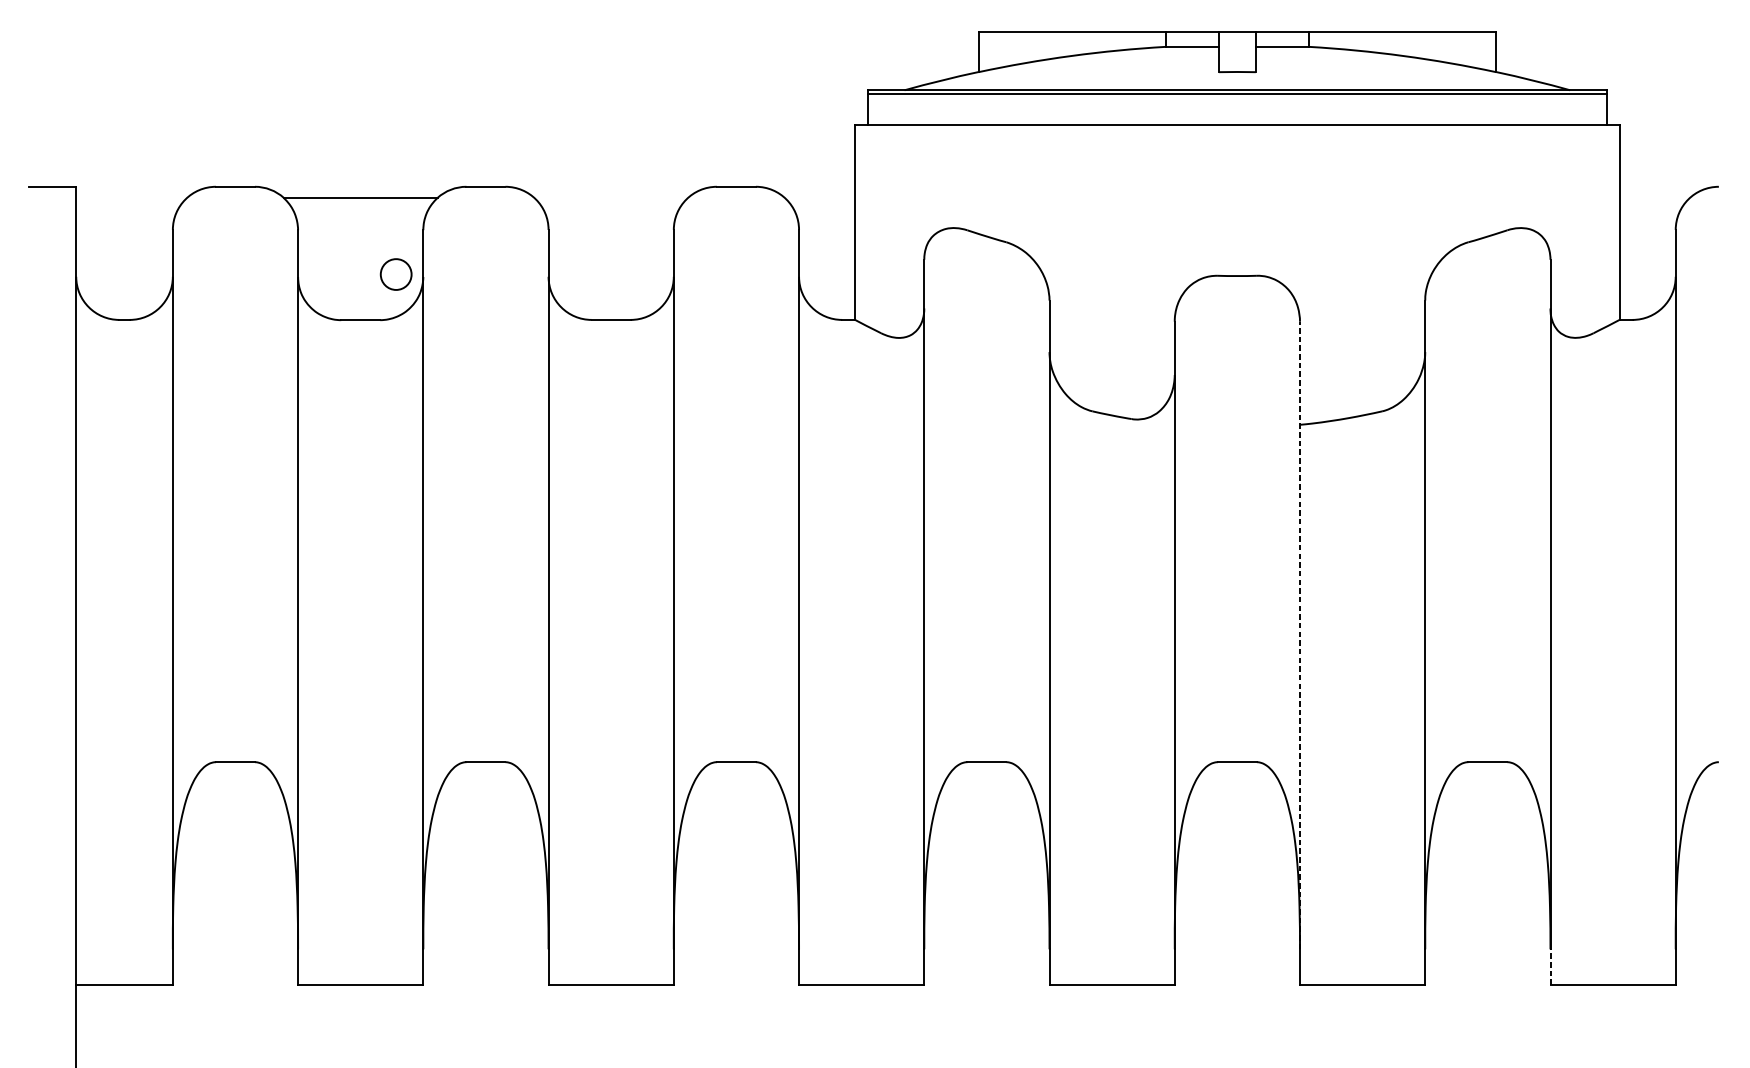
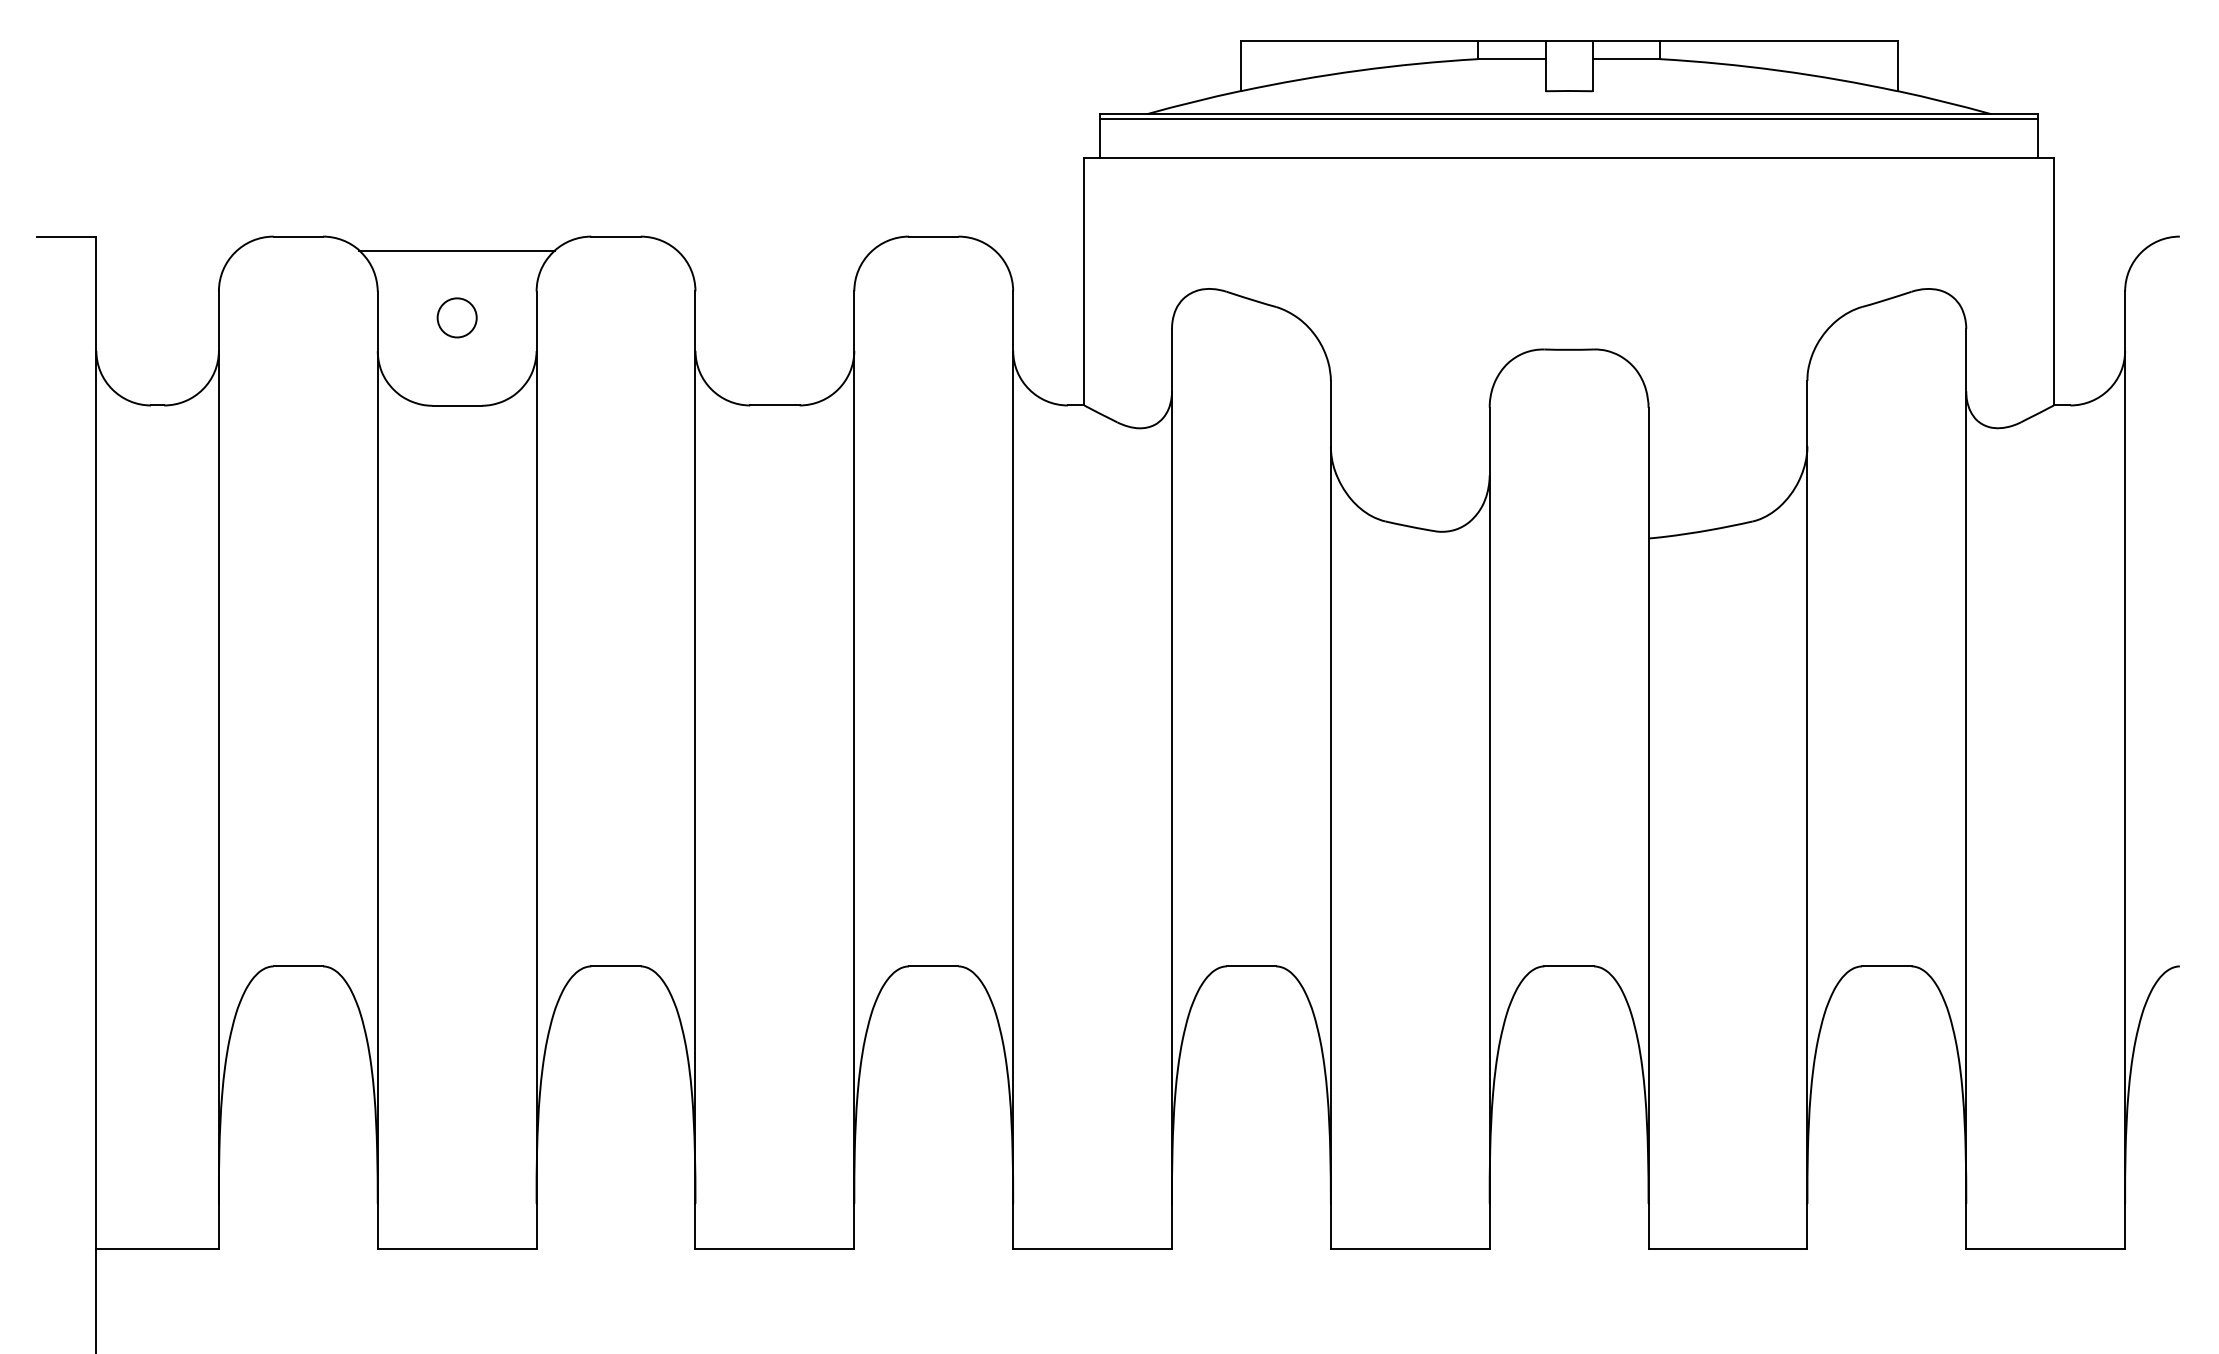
circle: (395, 274) -> (456, 317), moved
line: (1299, 635) -> (1648, 805), dashed -> solid
line: (1550, 967) -> (1966, 1226), dashed -> solid

